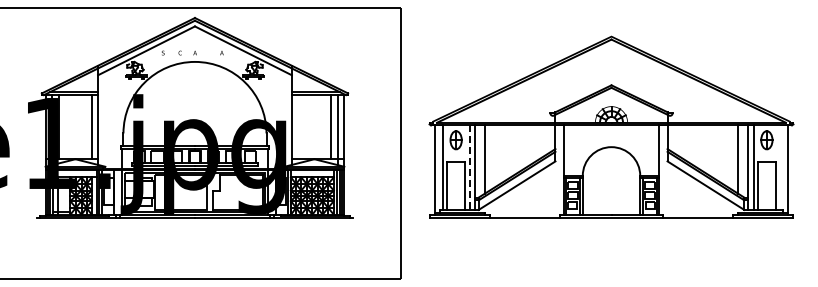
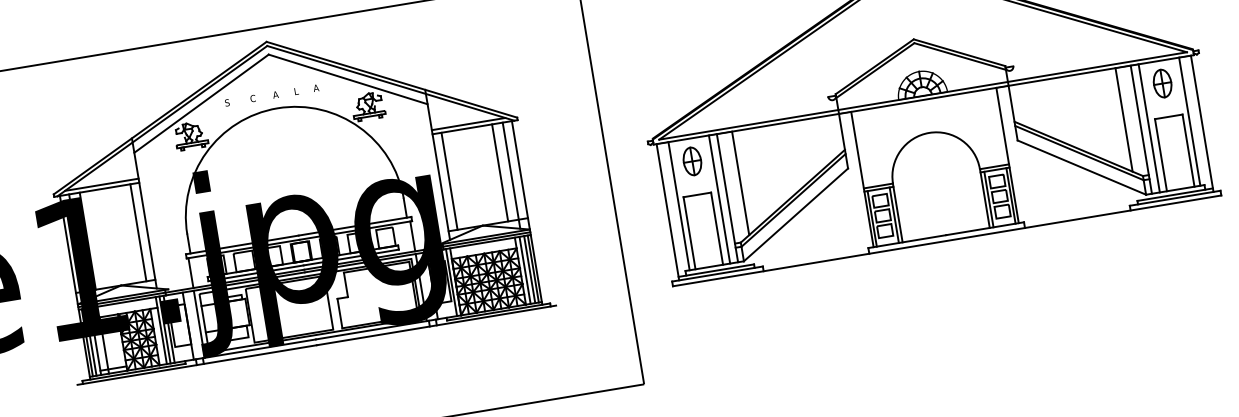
line: (297, 127) -> (449, 181), added
line: (780, 167) -> (1190, 121), added
line: (469, 168) -> (719, 200), dashed -> solid

